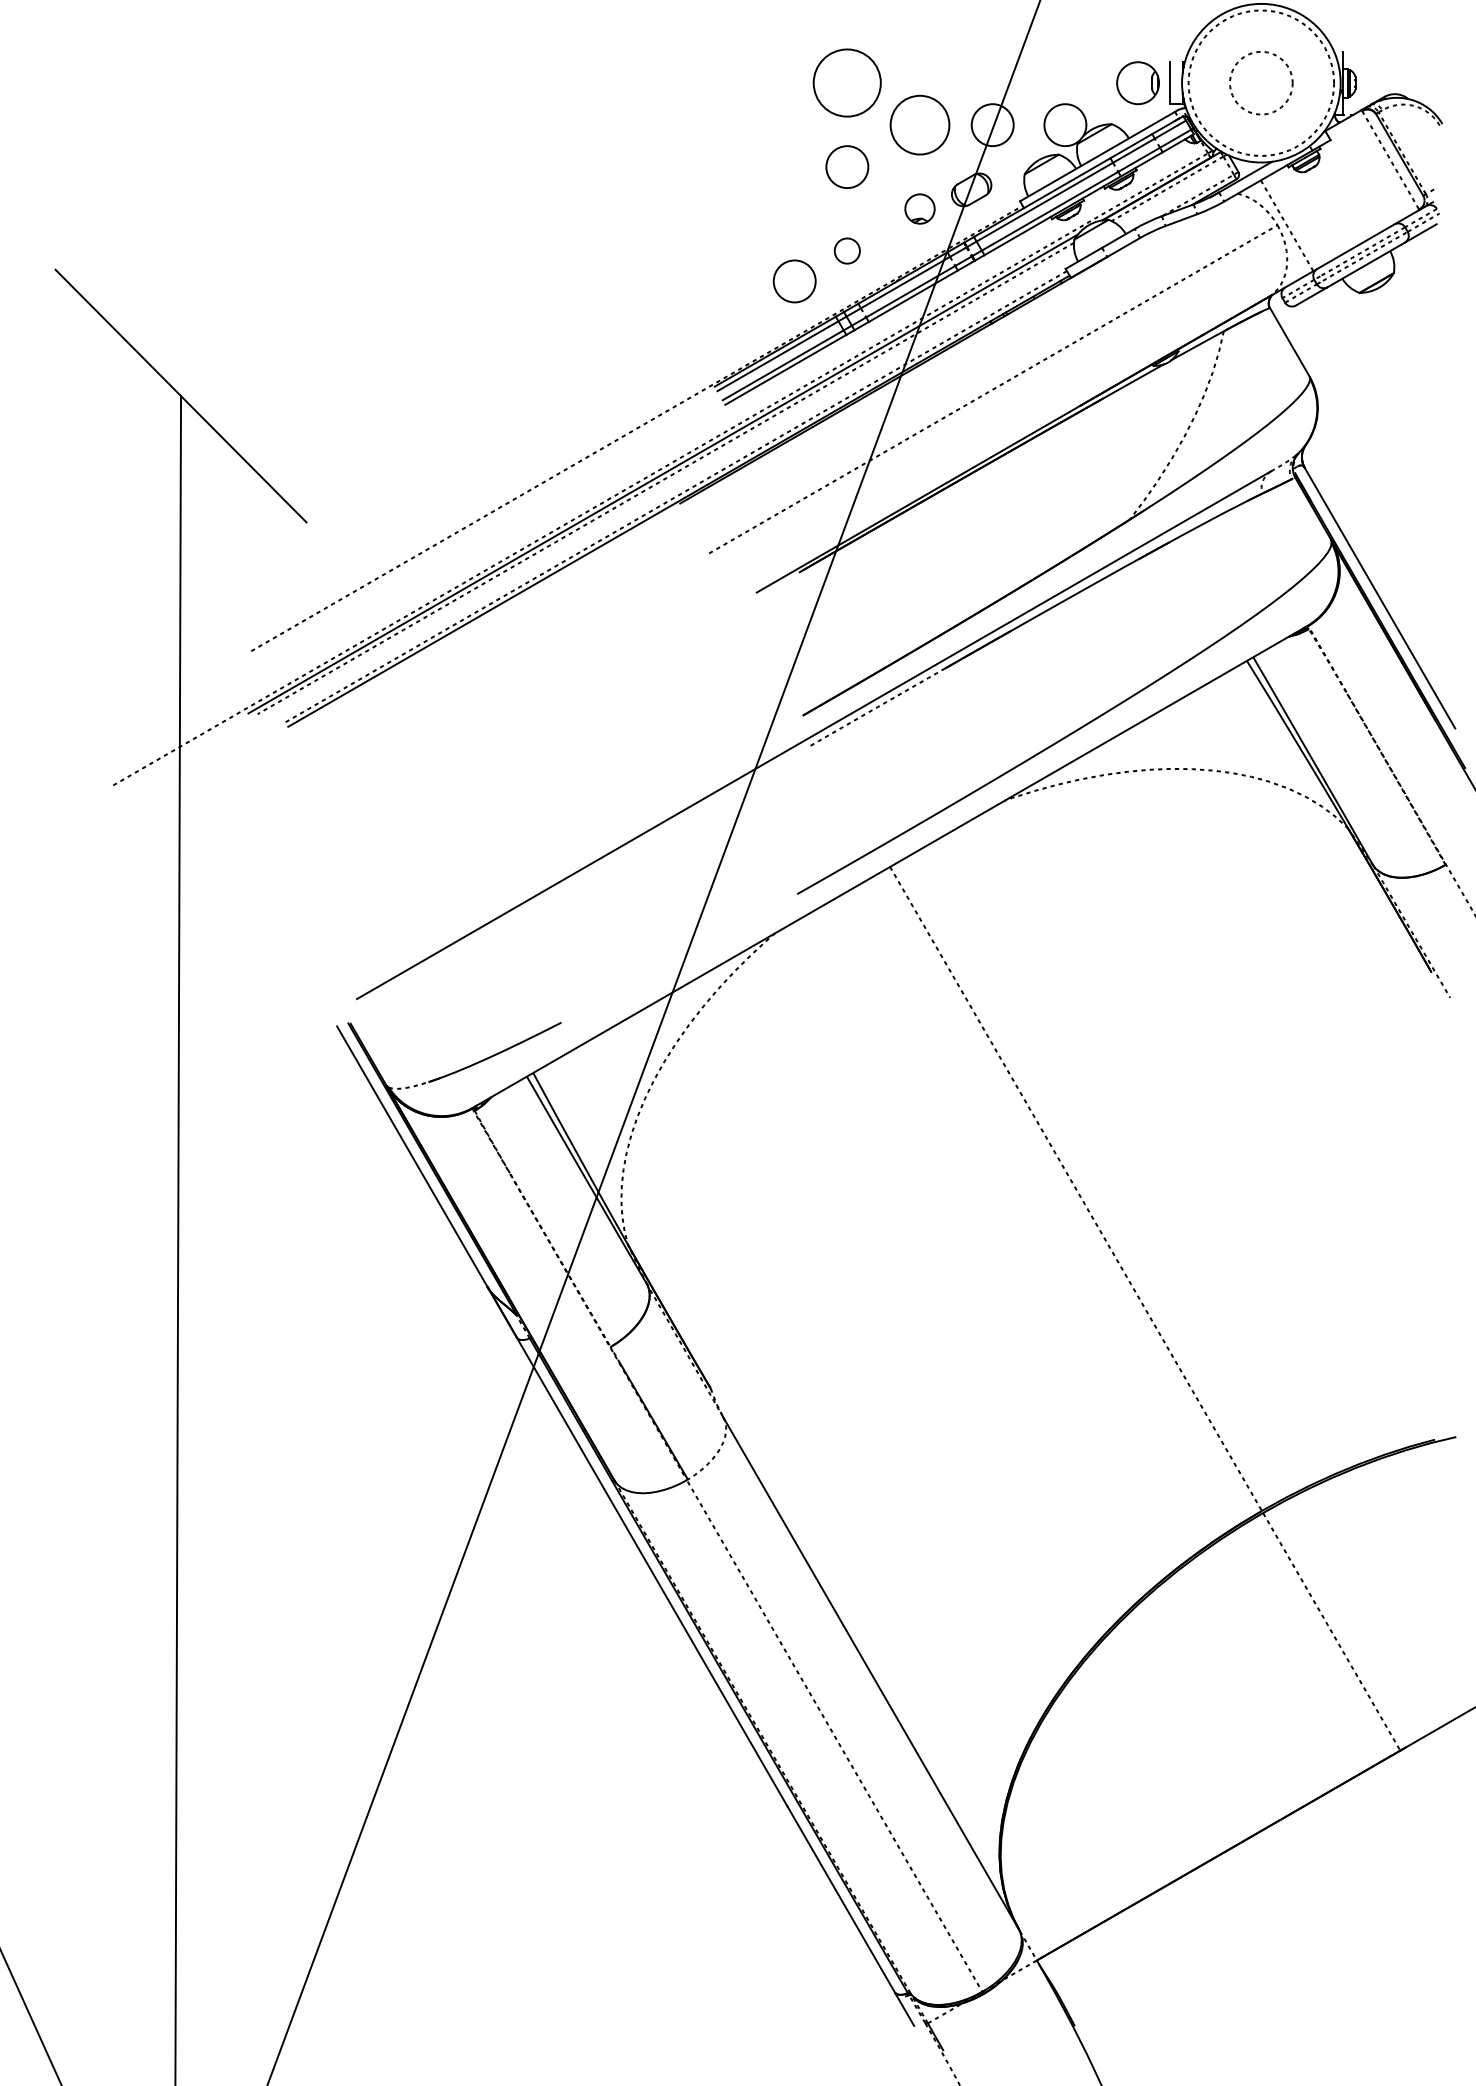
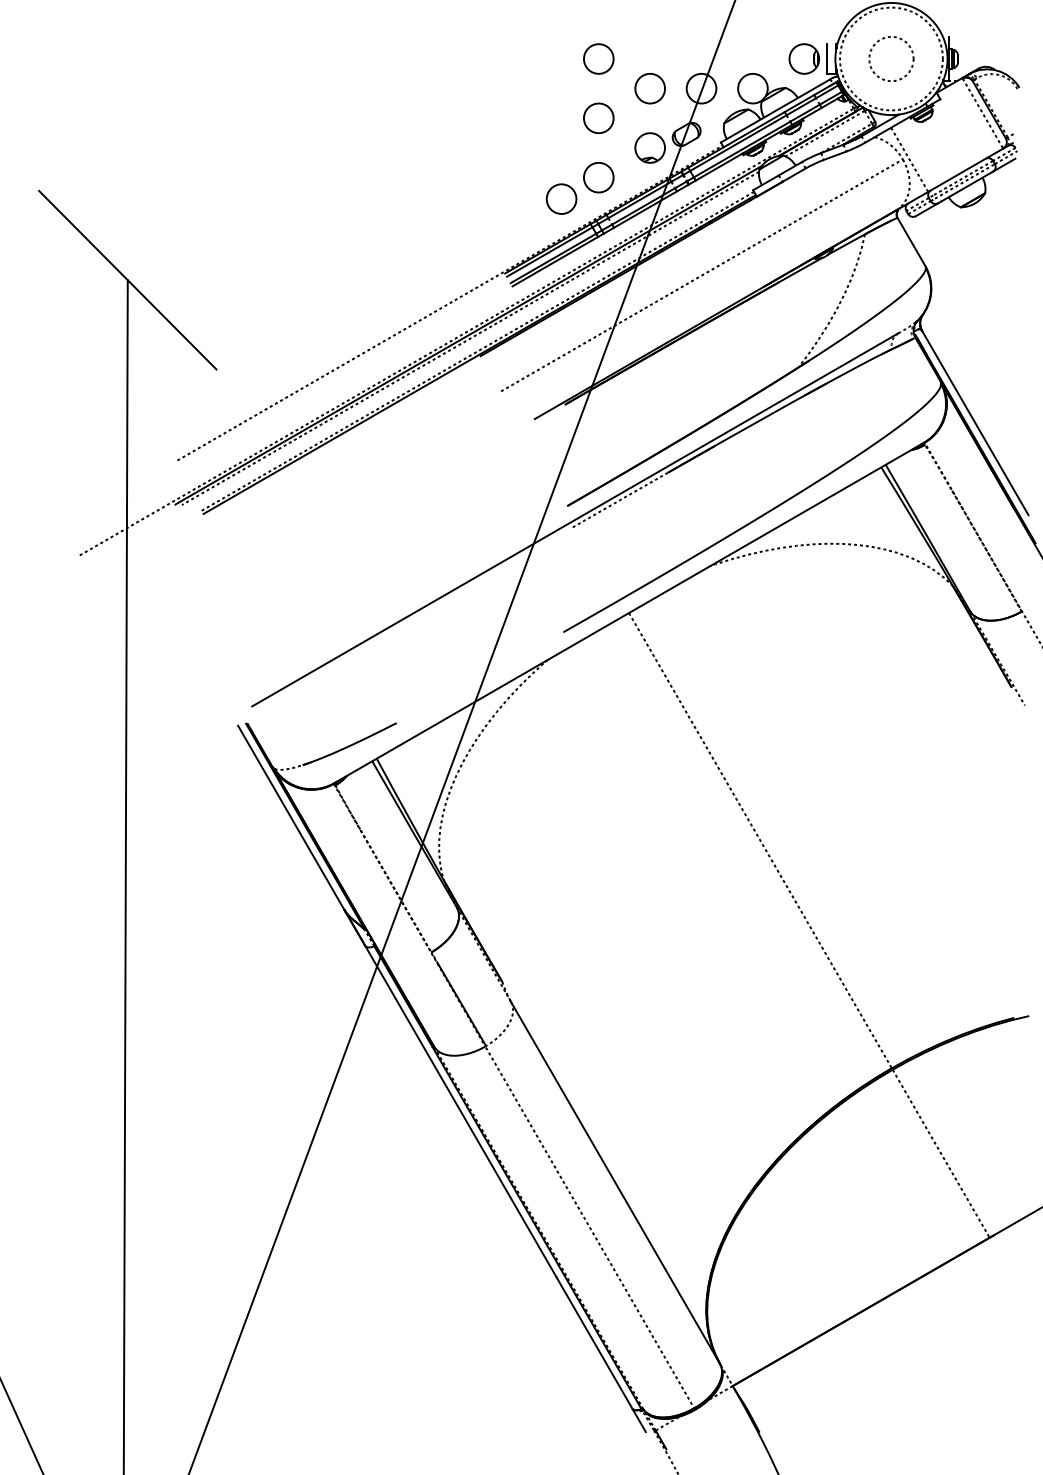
circle: (847, 83) -> (598, 59), size x0.62
circle: (920, 125) -> (650, 88), size x0.71
part: (919, 208) -> (649, 147), size x1.43
circle: (847, 251) -> (598, 177), size x1.67

